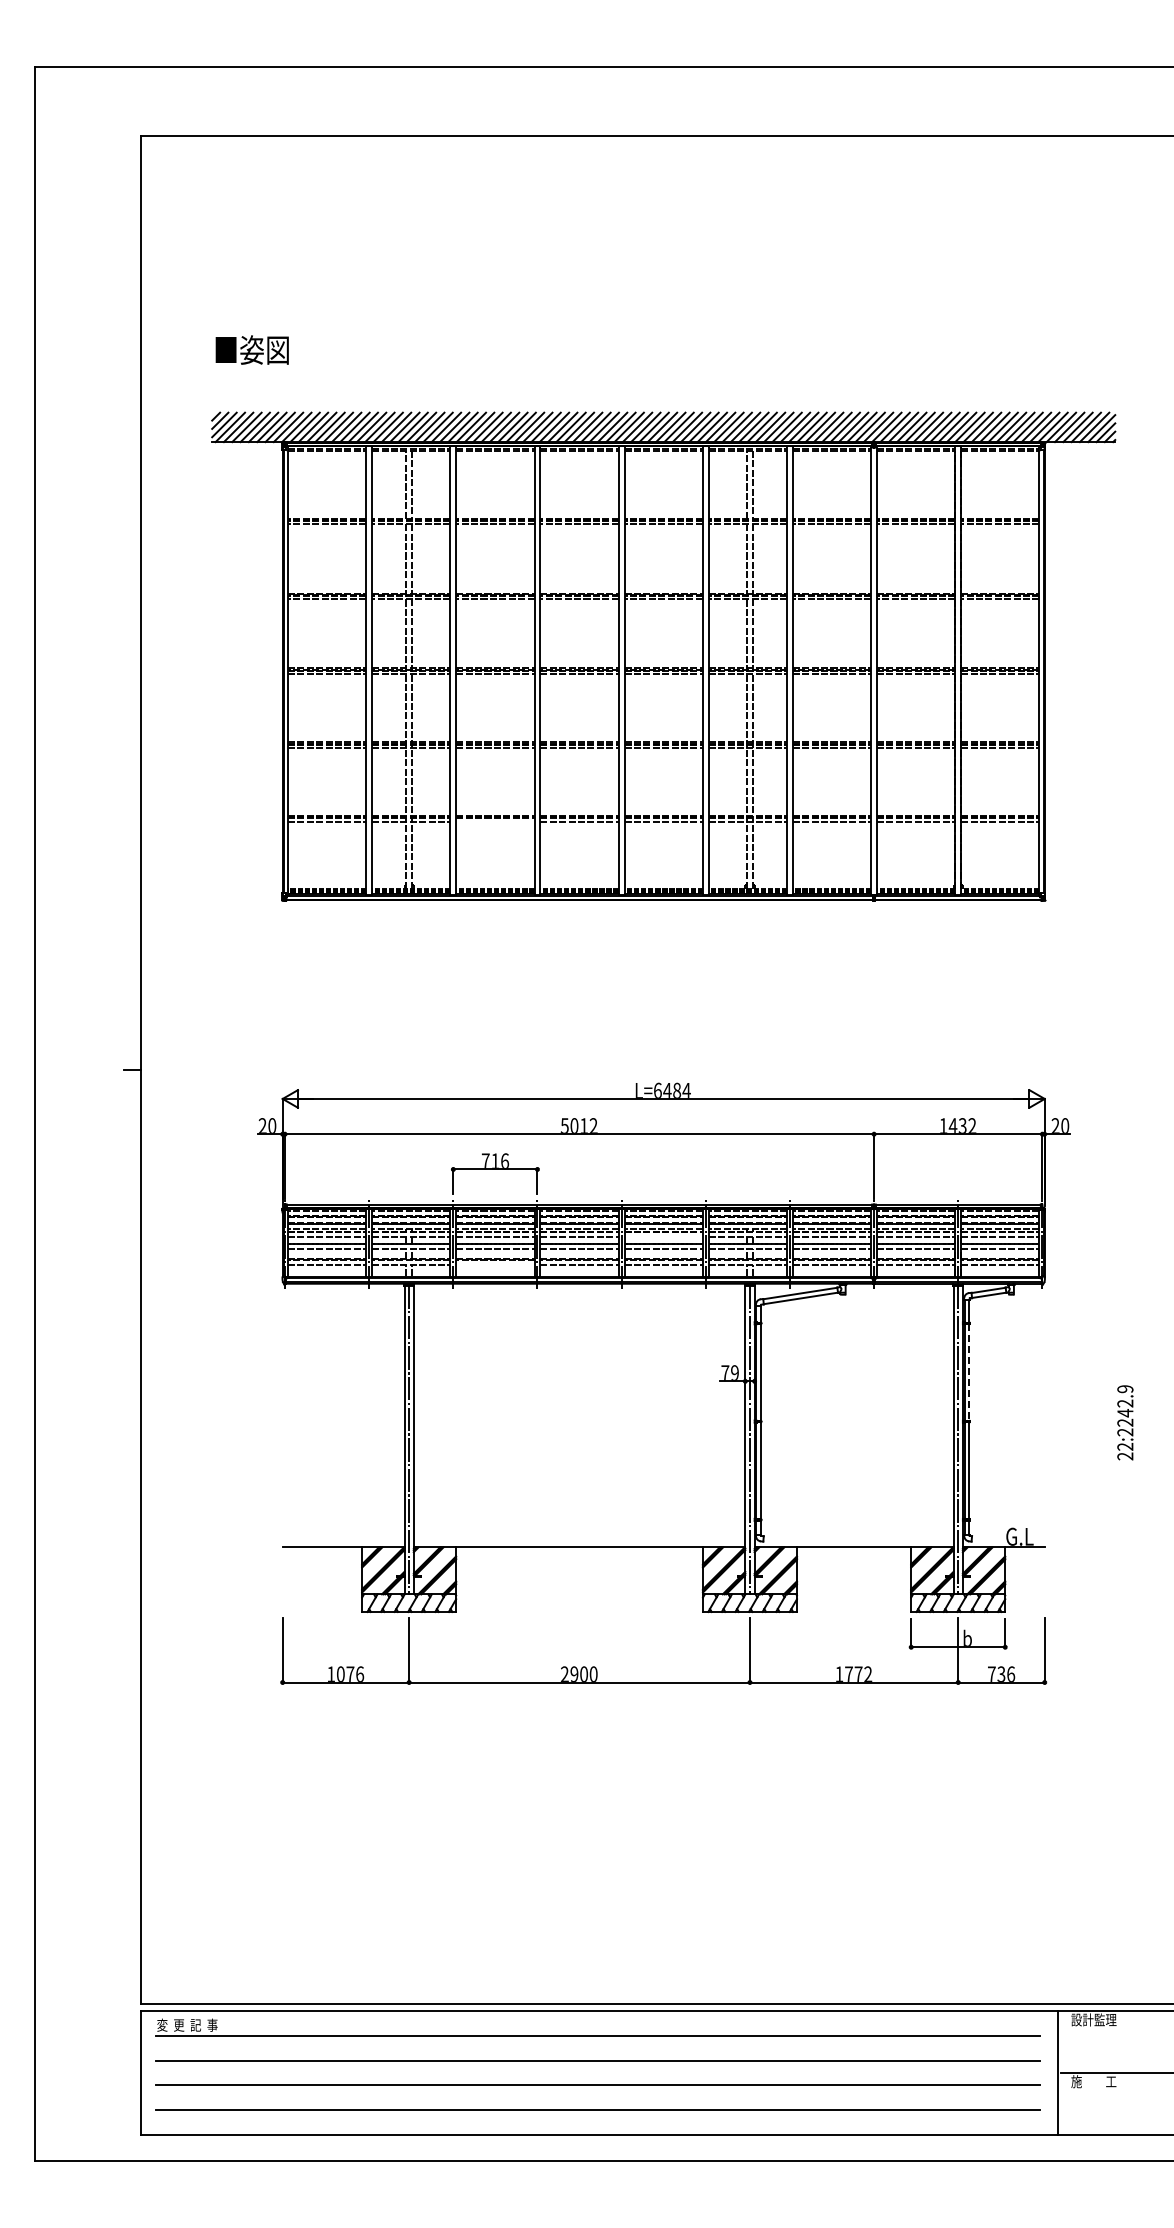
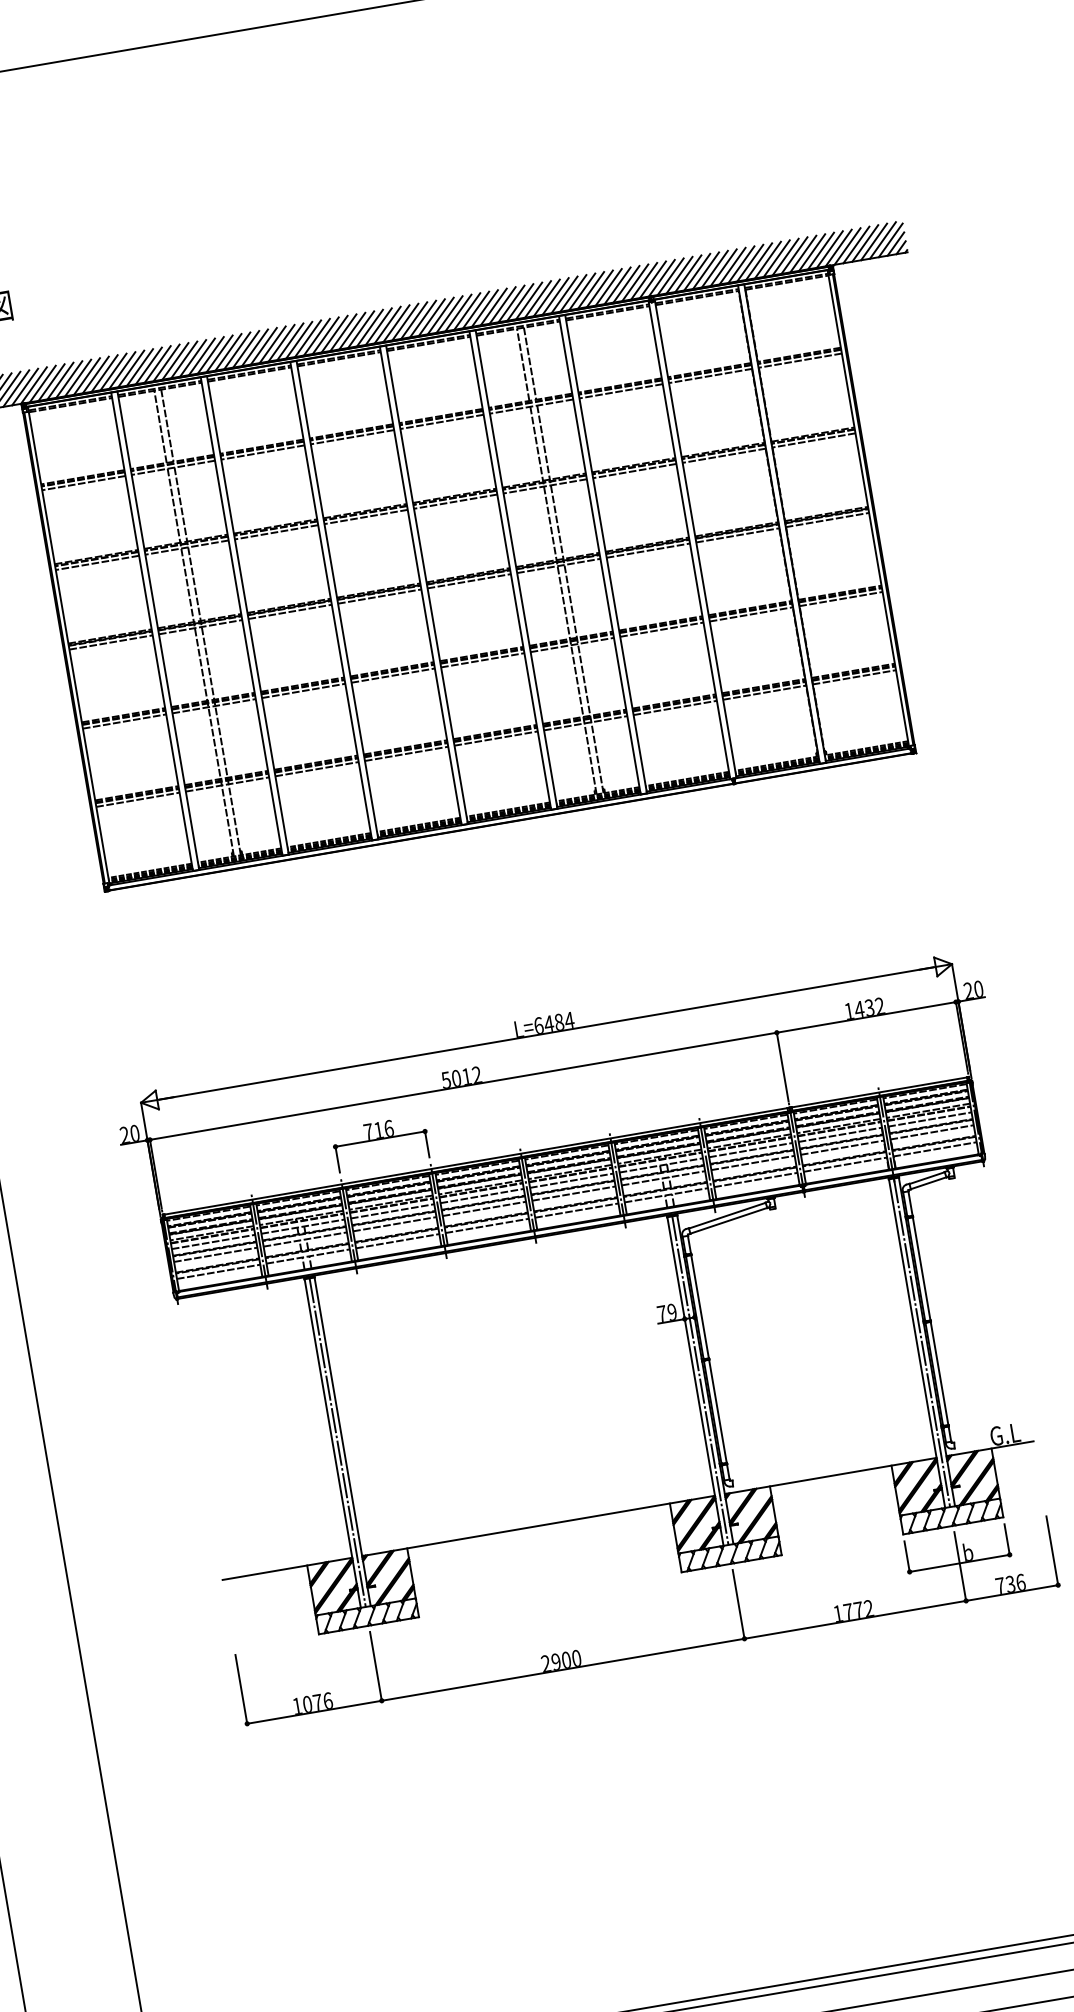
line: (495, 821) -> (317, 768), added
line: (663, 1237) -> (571, 1180), added
line: (495, 1265) -> (397, 1241), added
line: (969, 1372) -> (921, 1268), dashed -> solid

